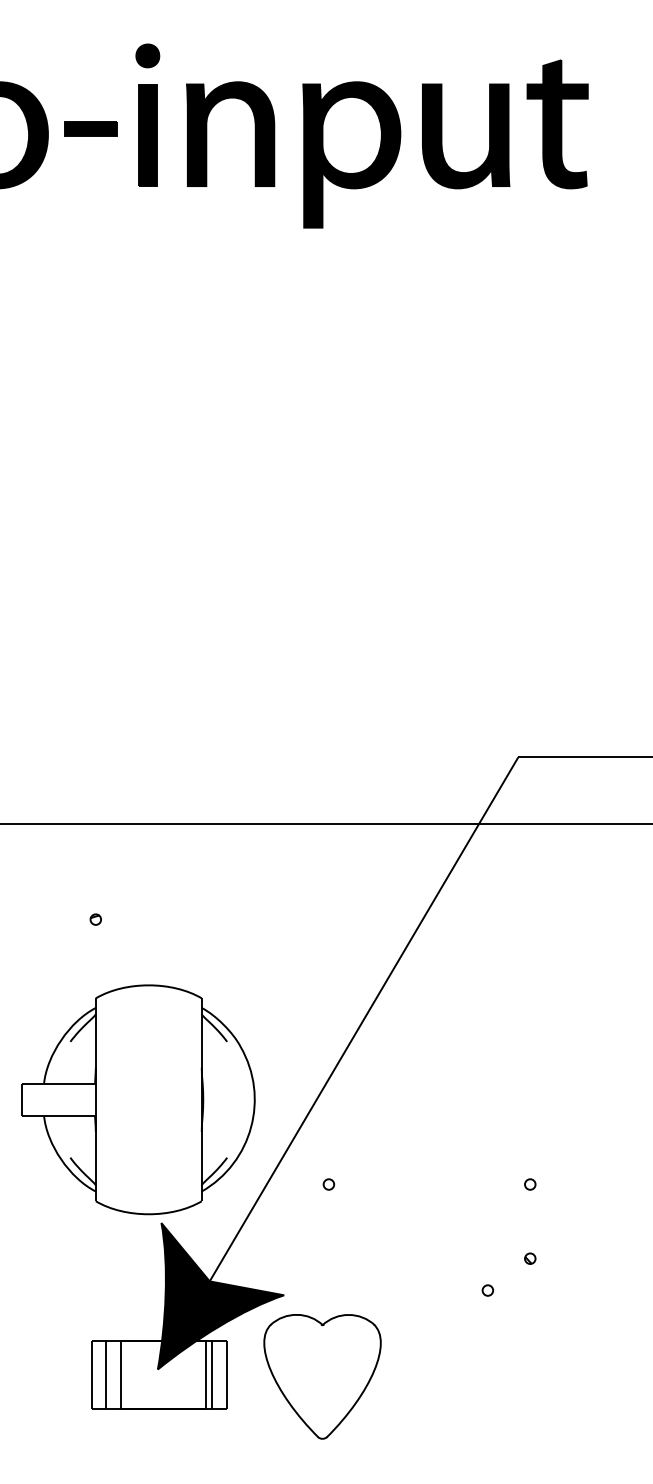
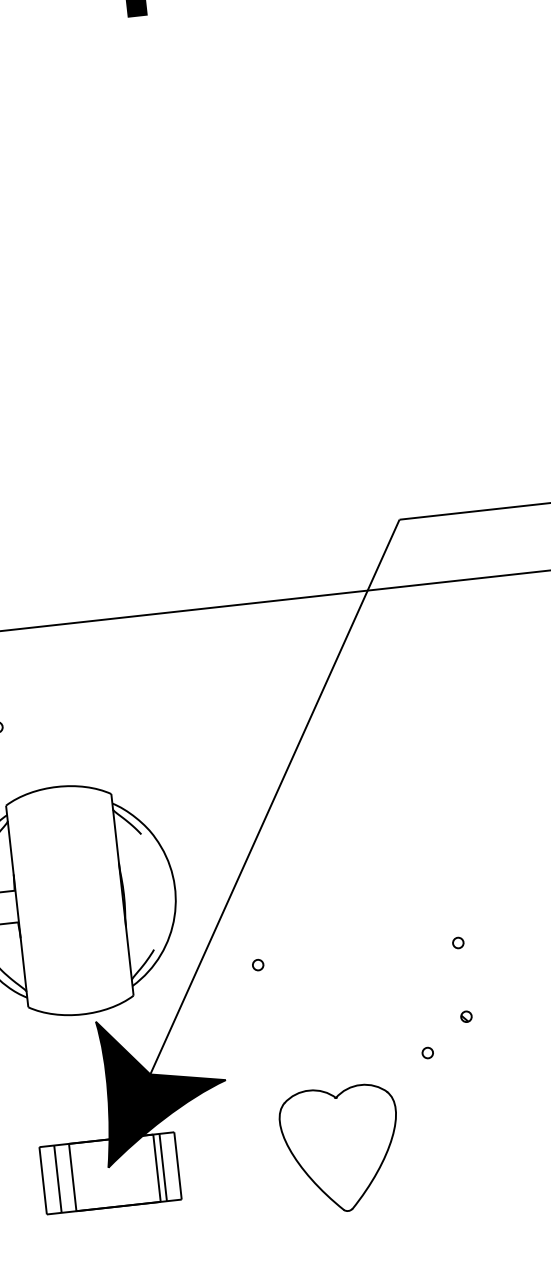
part: (322, 1376) -> (341, 1149), moved

